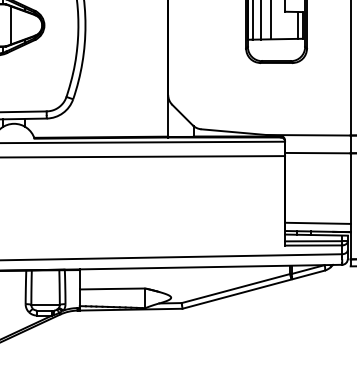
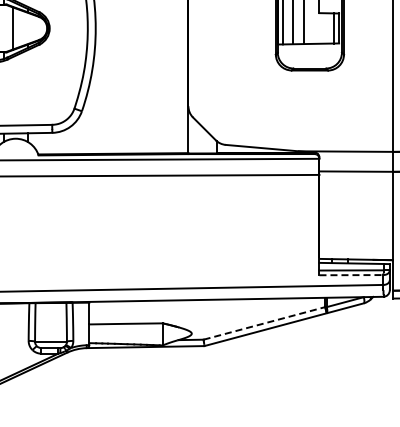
line: (317, 222) -> (355, 249), removed
line: (313, 245) -> (351, 275), solid -> dashed
line: (236, 288) -> (264, 323), solid -> dashed

